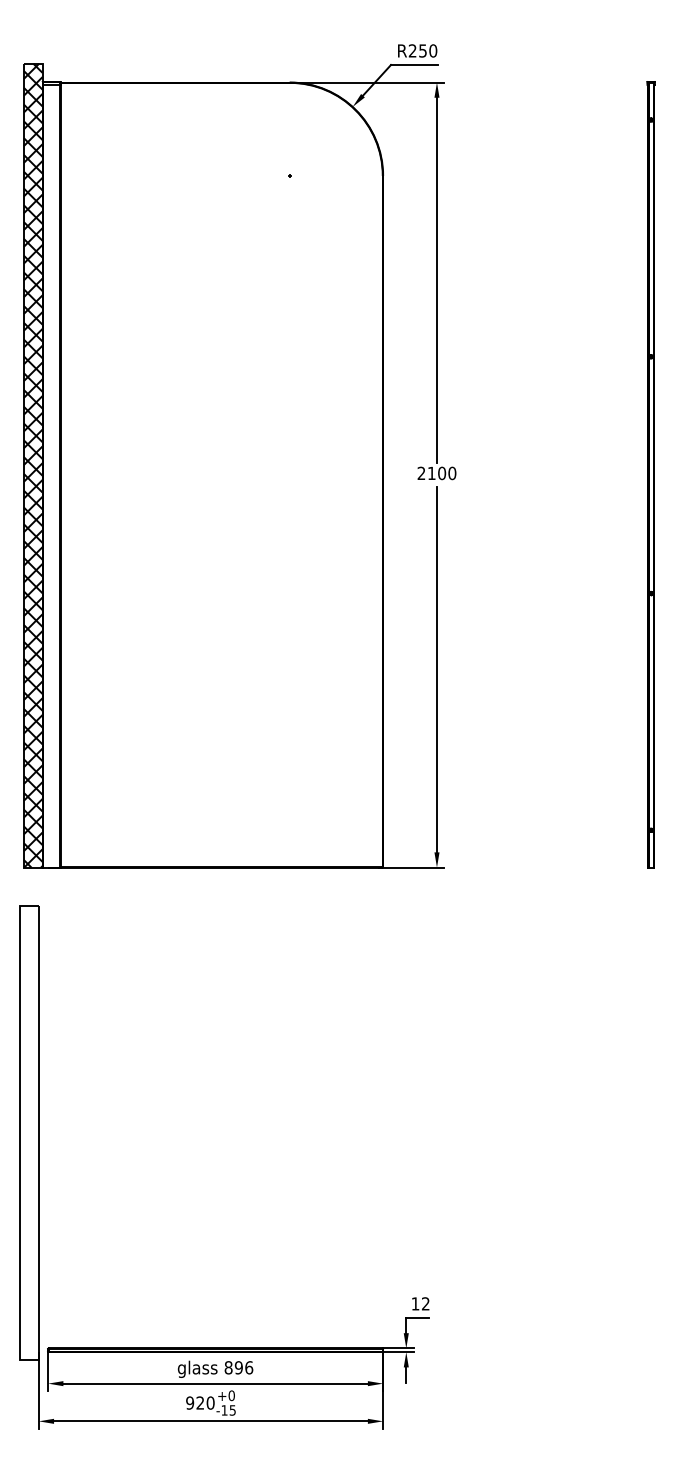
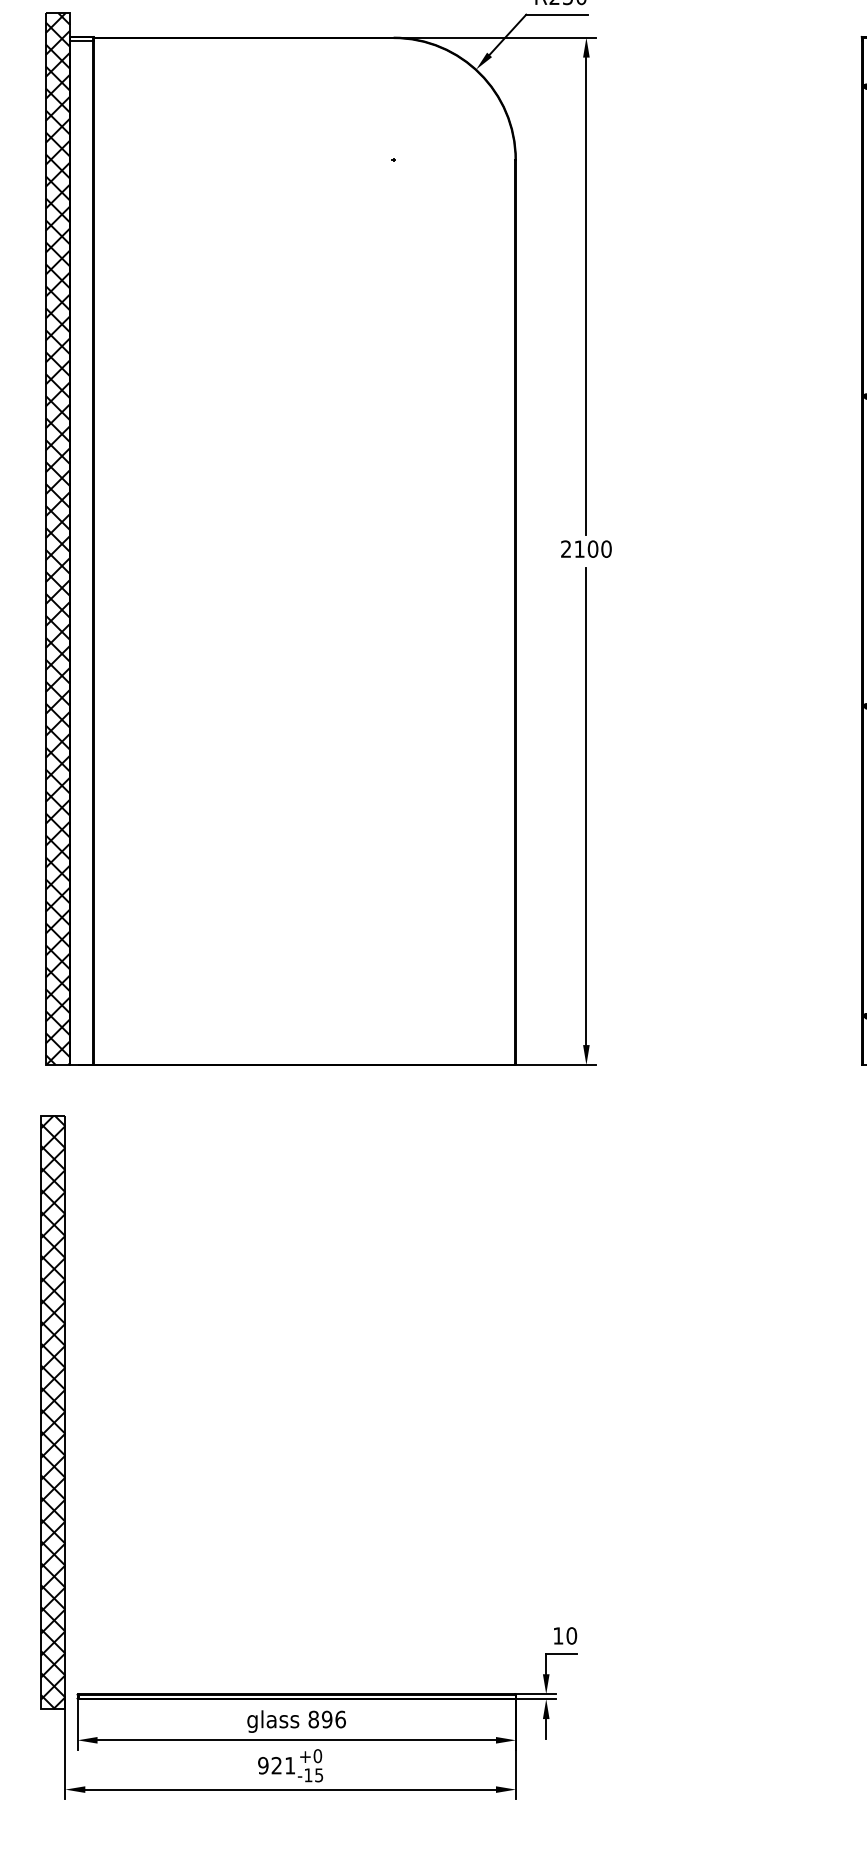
hatch: (29, 1132) -> (53, 1411), added
text: (425, 1303) -> (571, 1635), 12 -> 10
text: (210, 1402) -> (290, 1764), 920 -> 921

